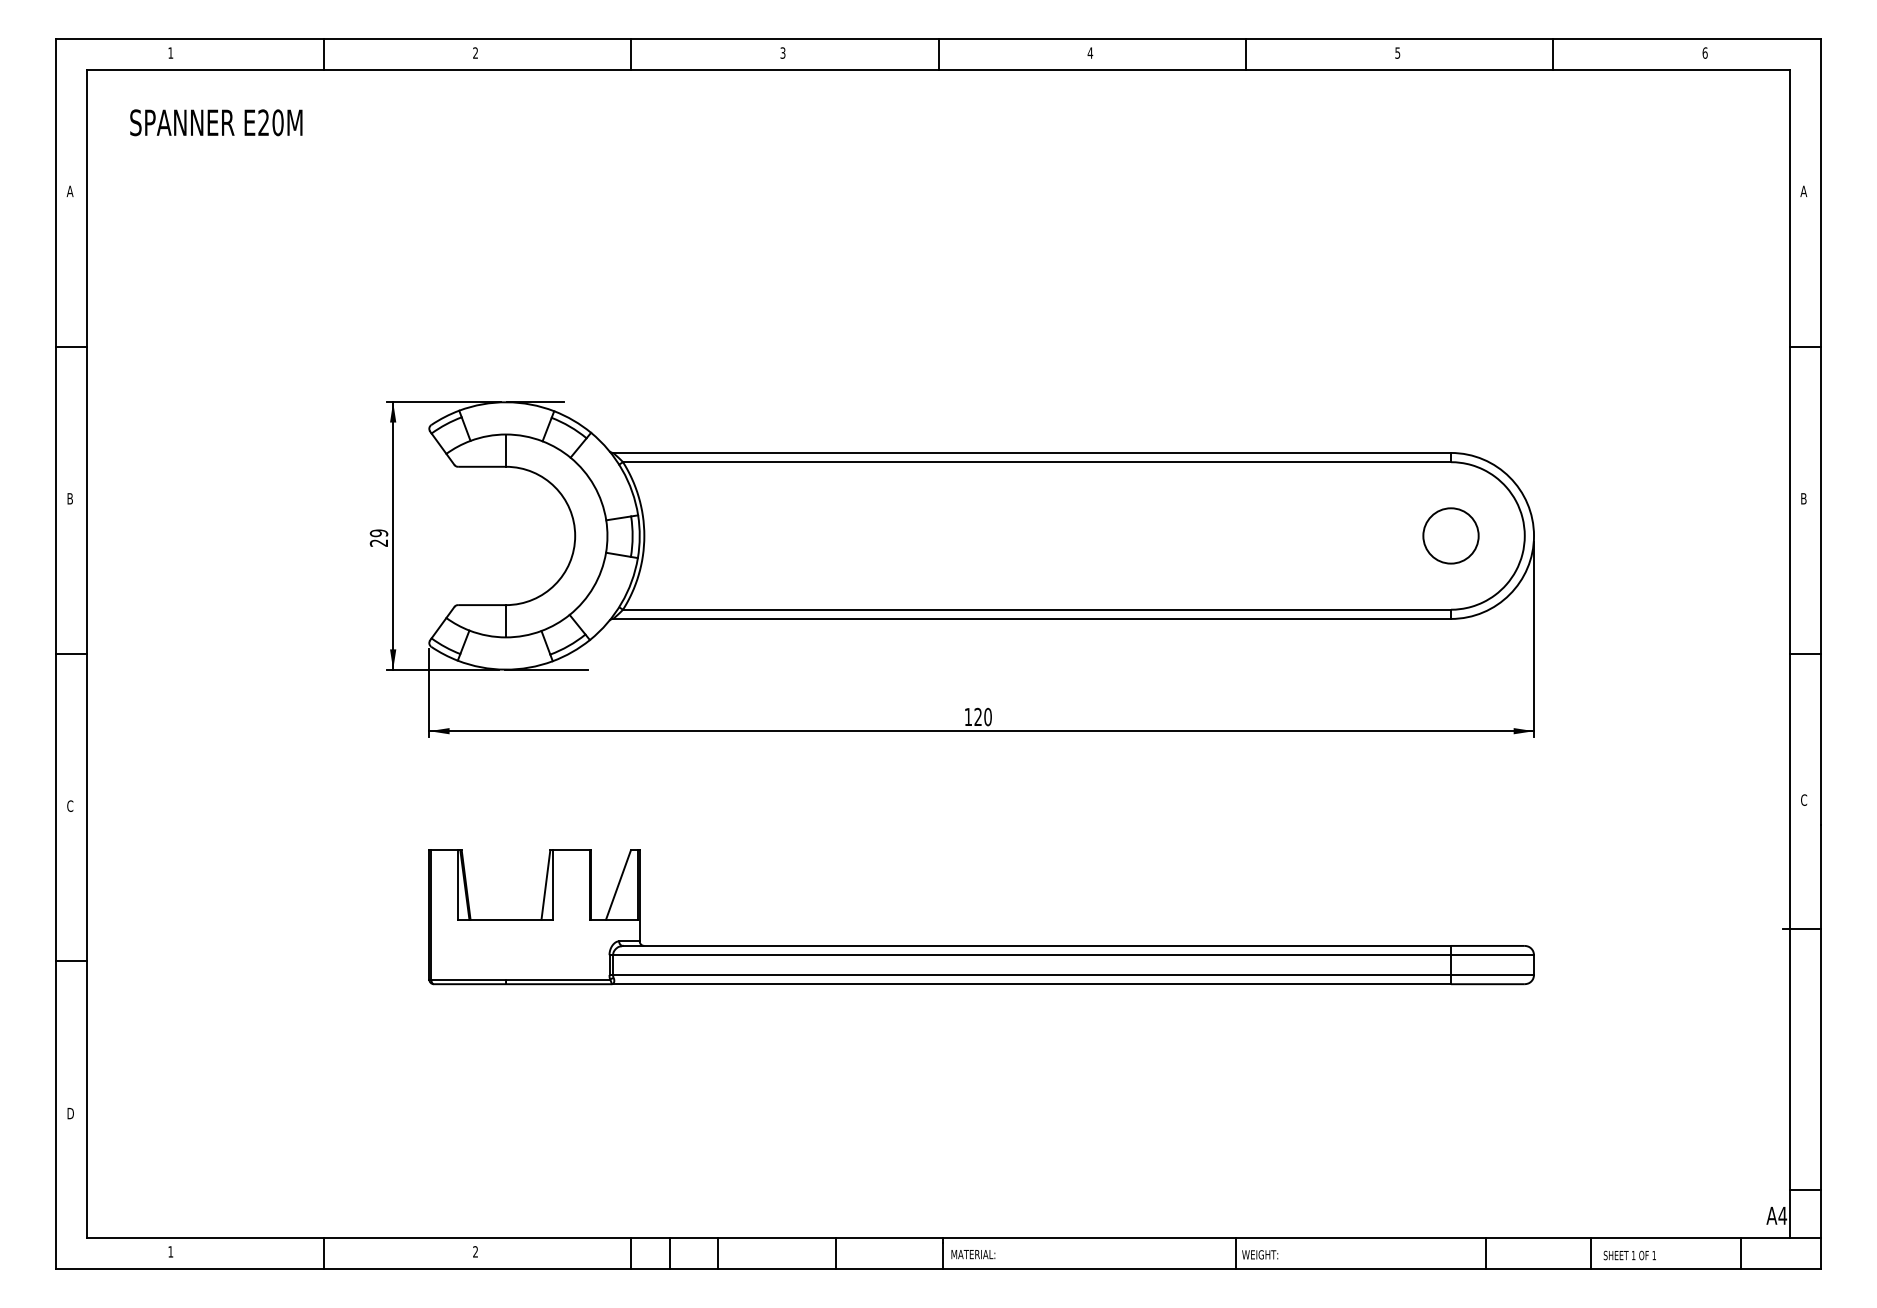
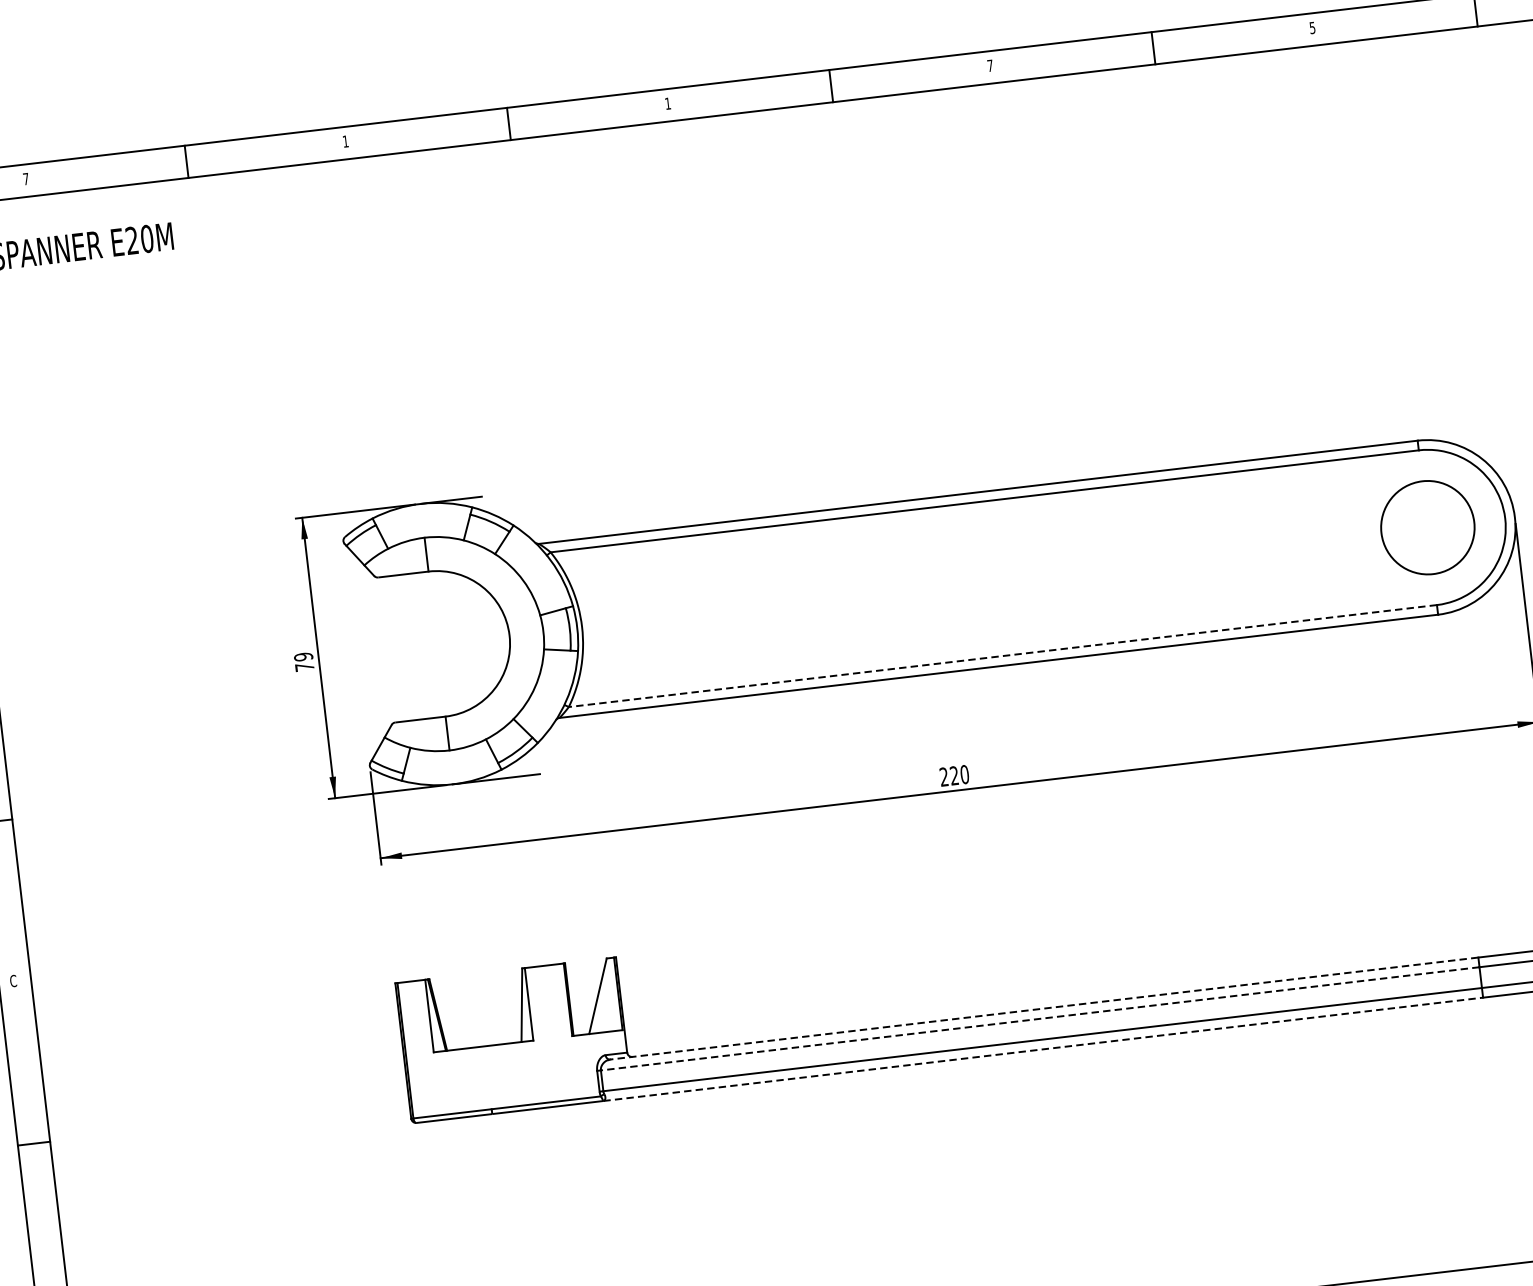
text: (170, 52) -> (25, 178), 1 -> 7
text: (475, 52) -> (345, 140), 2 -> 1
text: (782, 52) -> (667, 103), 3 -> 1
text: (1090, 52) -> (990, 65), 4 -> 7
circle: (1450, 535) -> (1427, 527), size x1.6
text: (378, 542) -> (304, 666), 29 -> 79
line: (1037, 609) -> (1003, 655), solid -> dashed
text: (967, 716) -> (943, 776), 120 -> 220
line: (1037, 945) -> (1044, 1008), solid -> dashed
line: (1032, 955) -> (1040, 1019), solid -> dashed
line: (1031, 984) -> (1043, 1049), solid -> dashed

